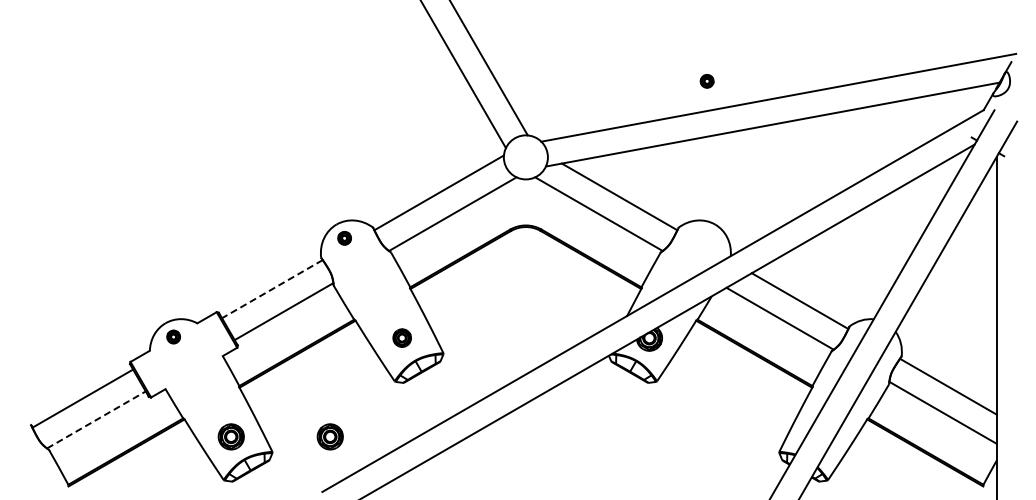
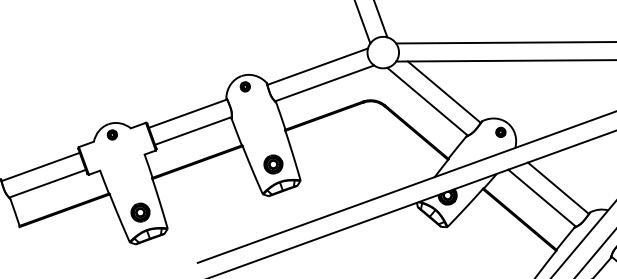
part: (706, 81) -> (500, 132), moved
line: (271, 289) -> (187, 113), dashed -> solid
part: (401, 337) -> (272, 163), size x1.43
line: (96, 419) -> (47, 183), dashed -> solid
part: (329, 436) -> (209, 224), removed

